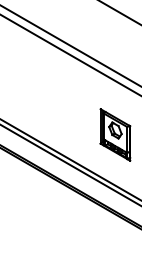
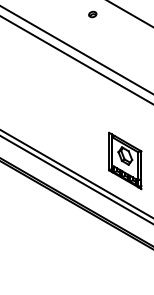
part: (85, 13) -> (92, 14), added
part: (115, 134) -> (125, 160), moved

